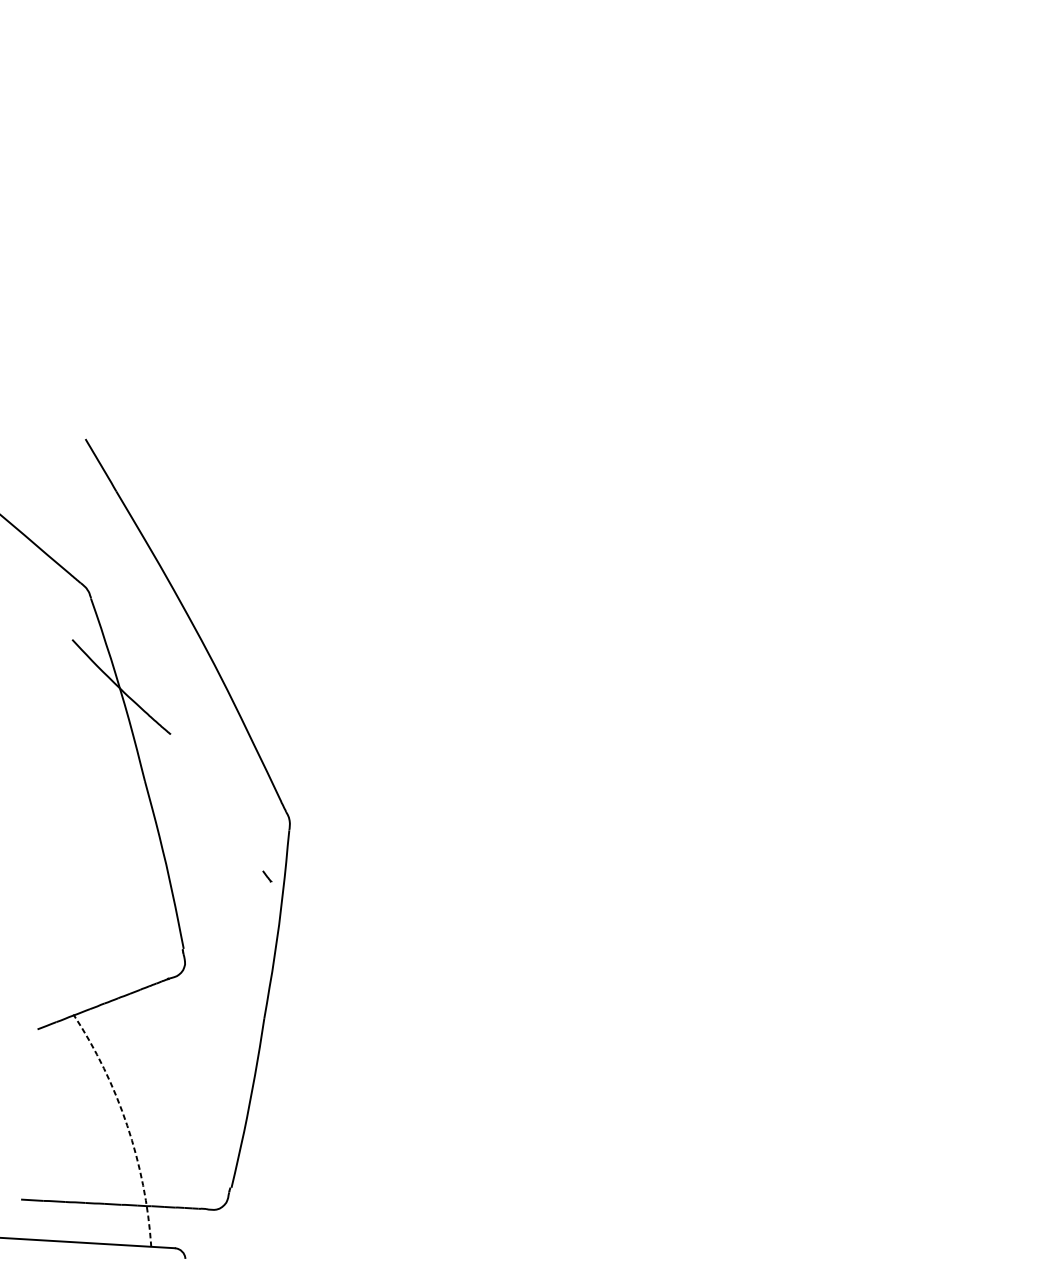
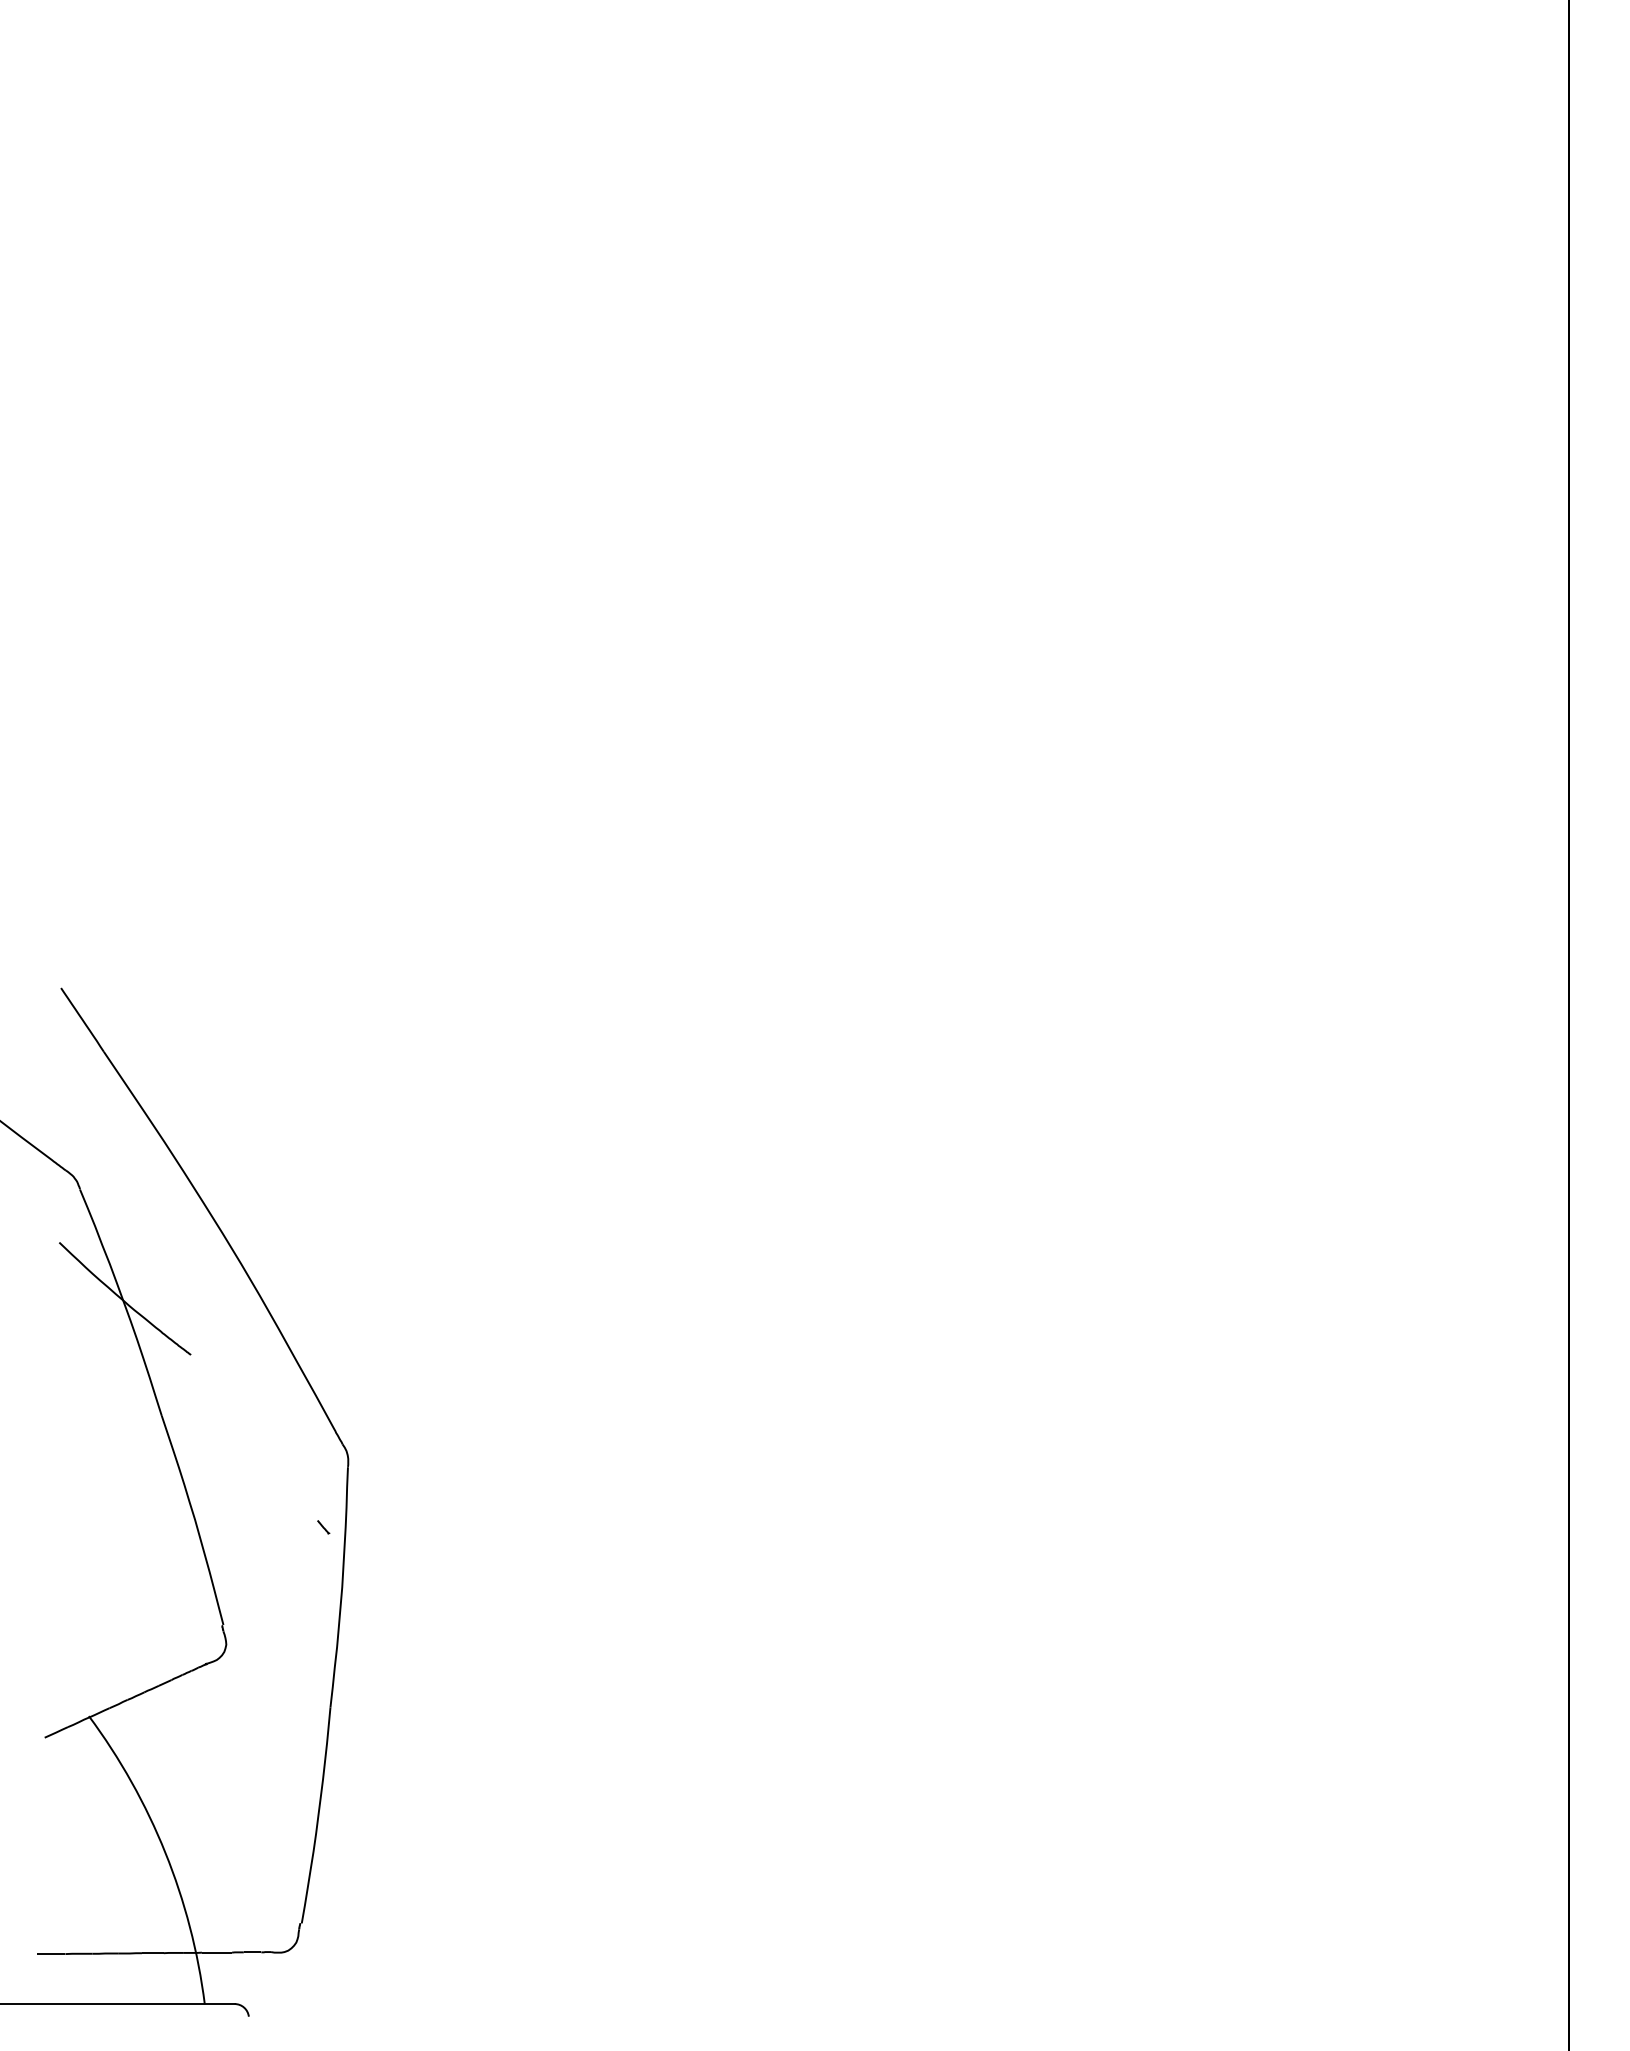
arc: (127, 1125) -> (165, 1852), dashed -> solid

